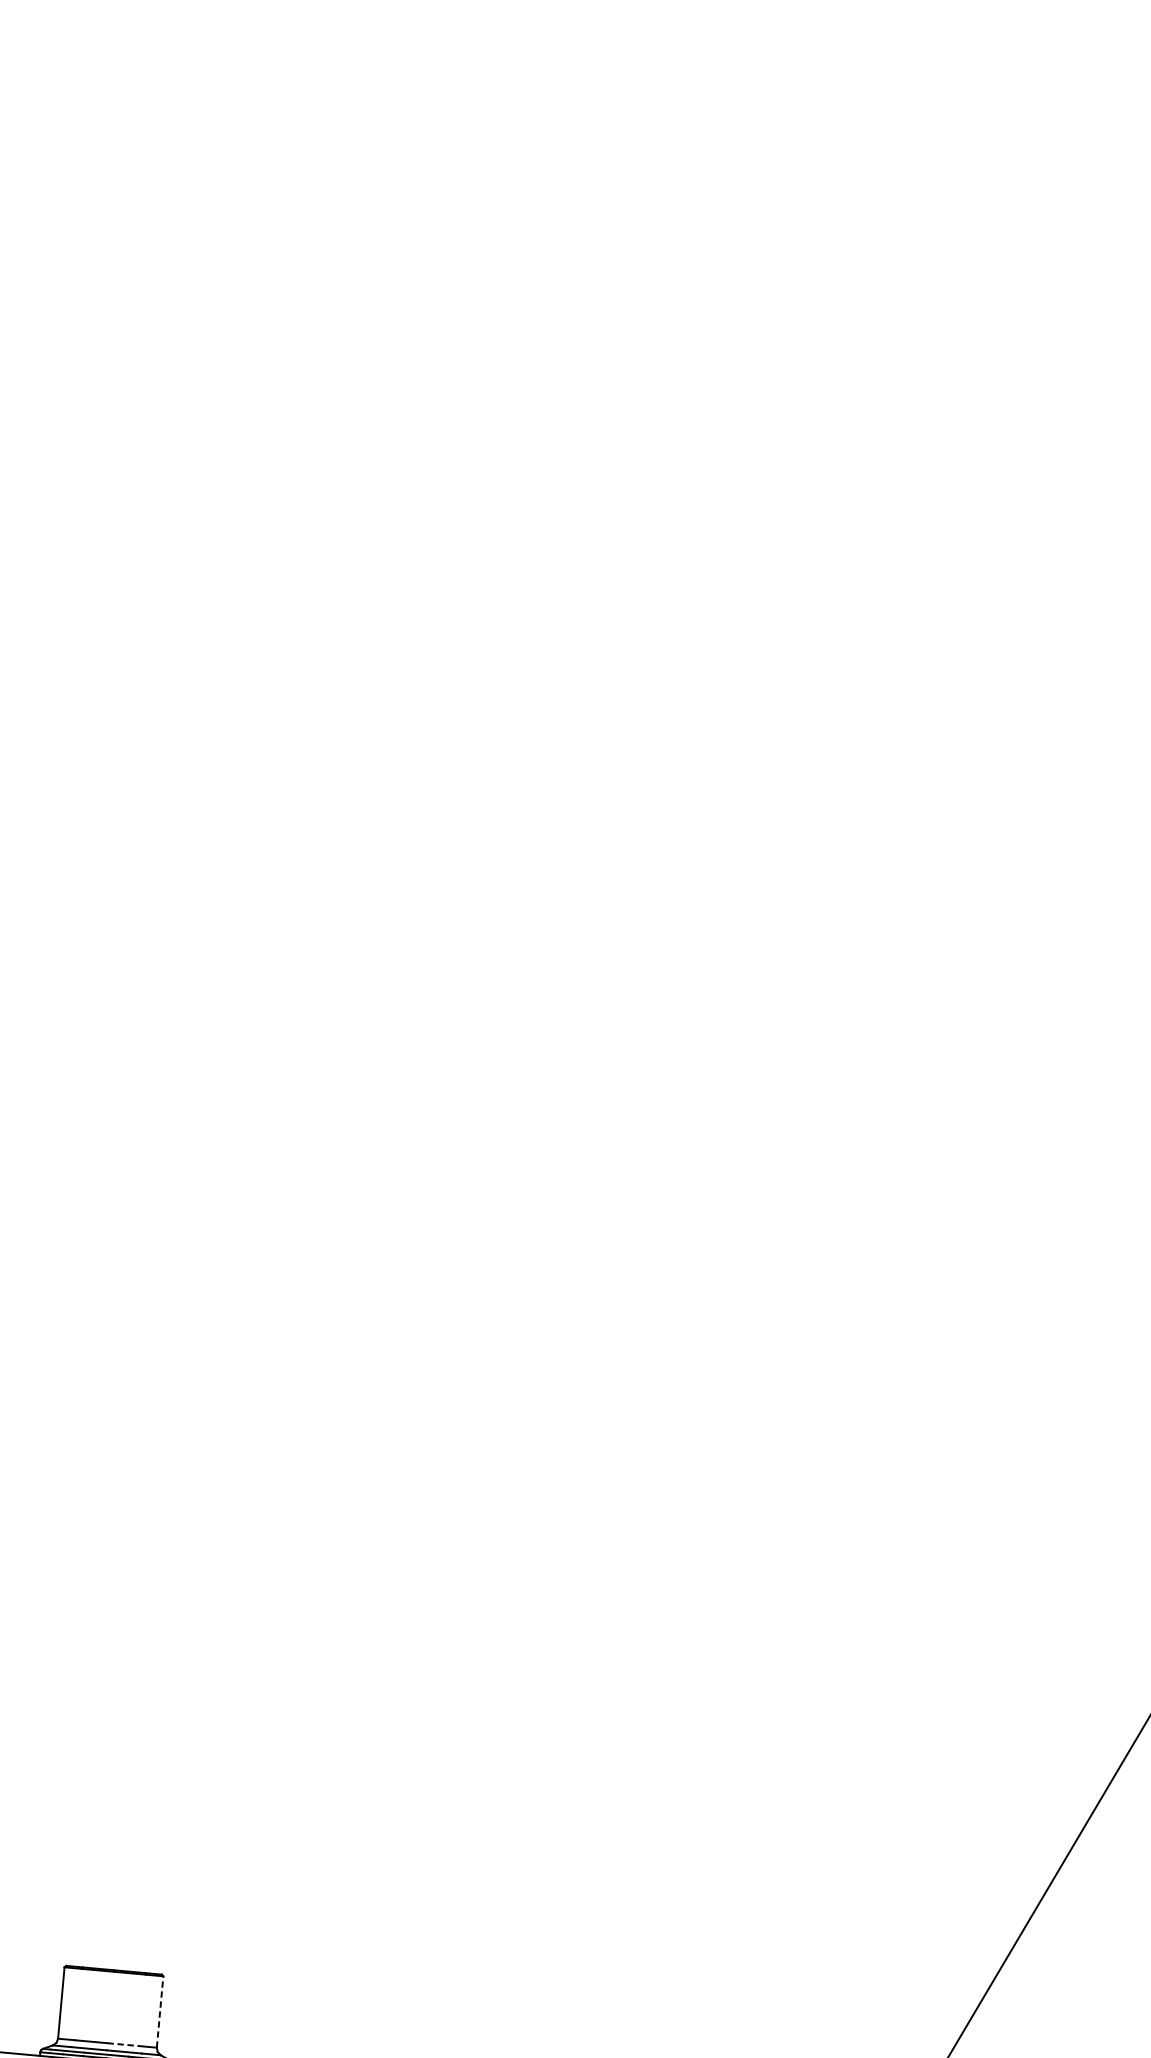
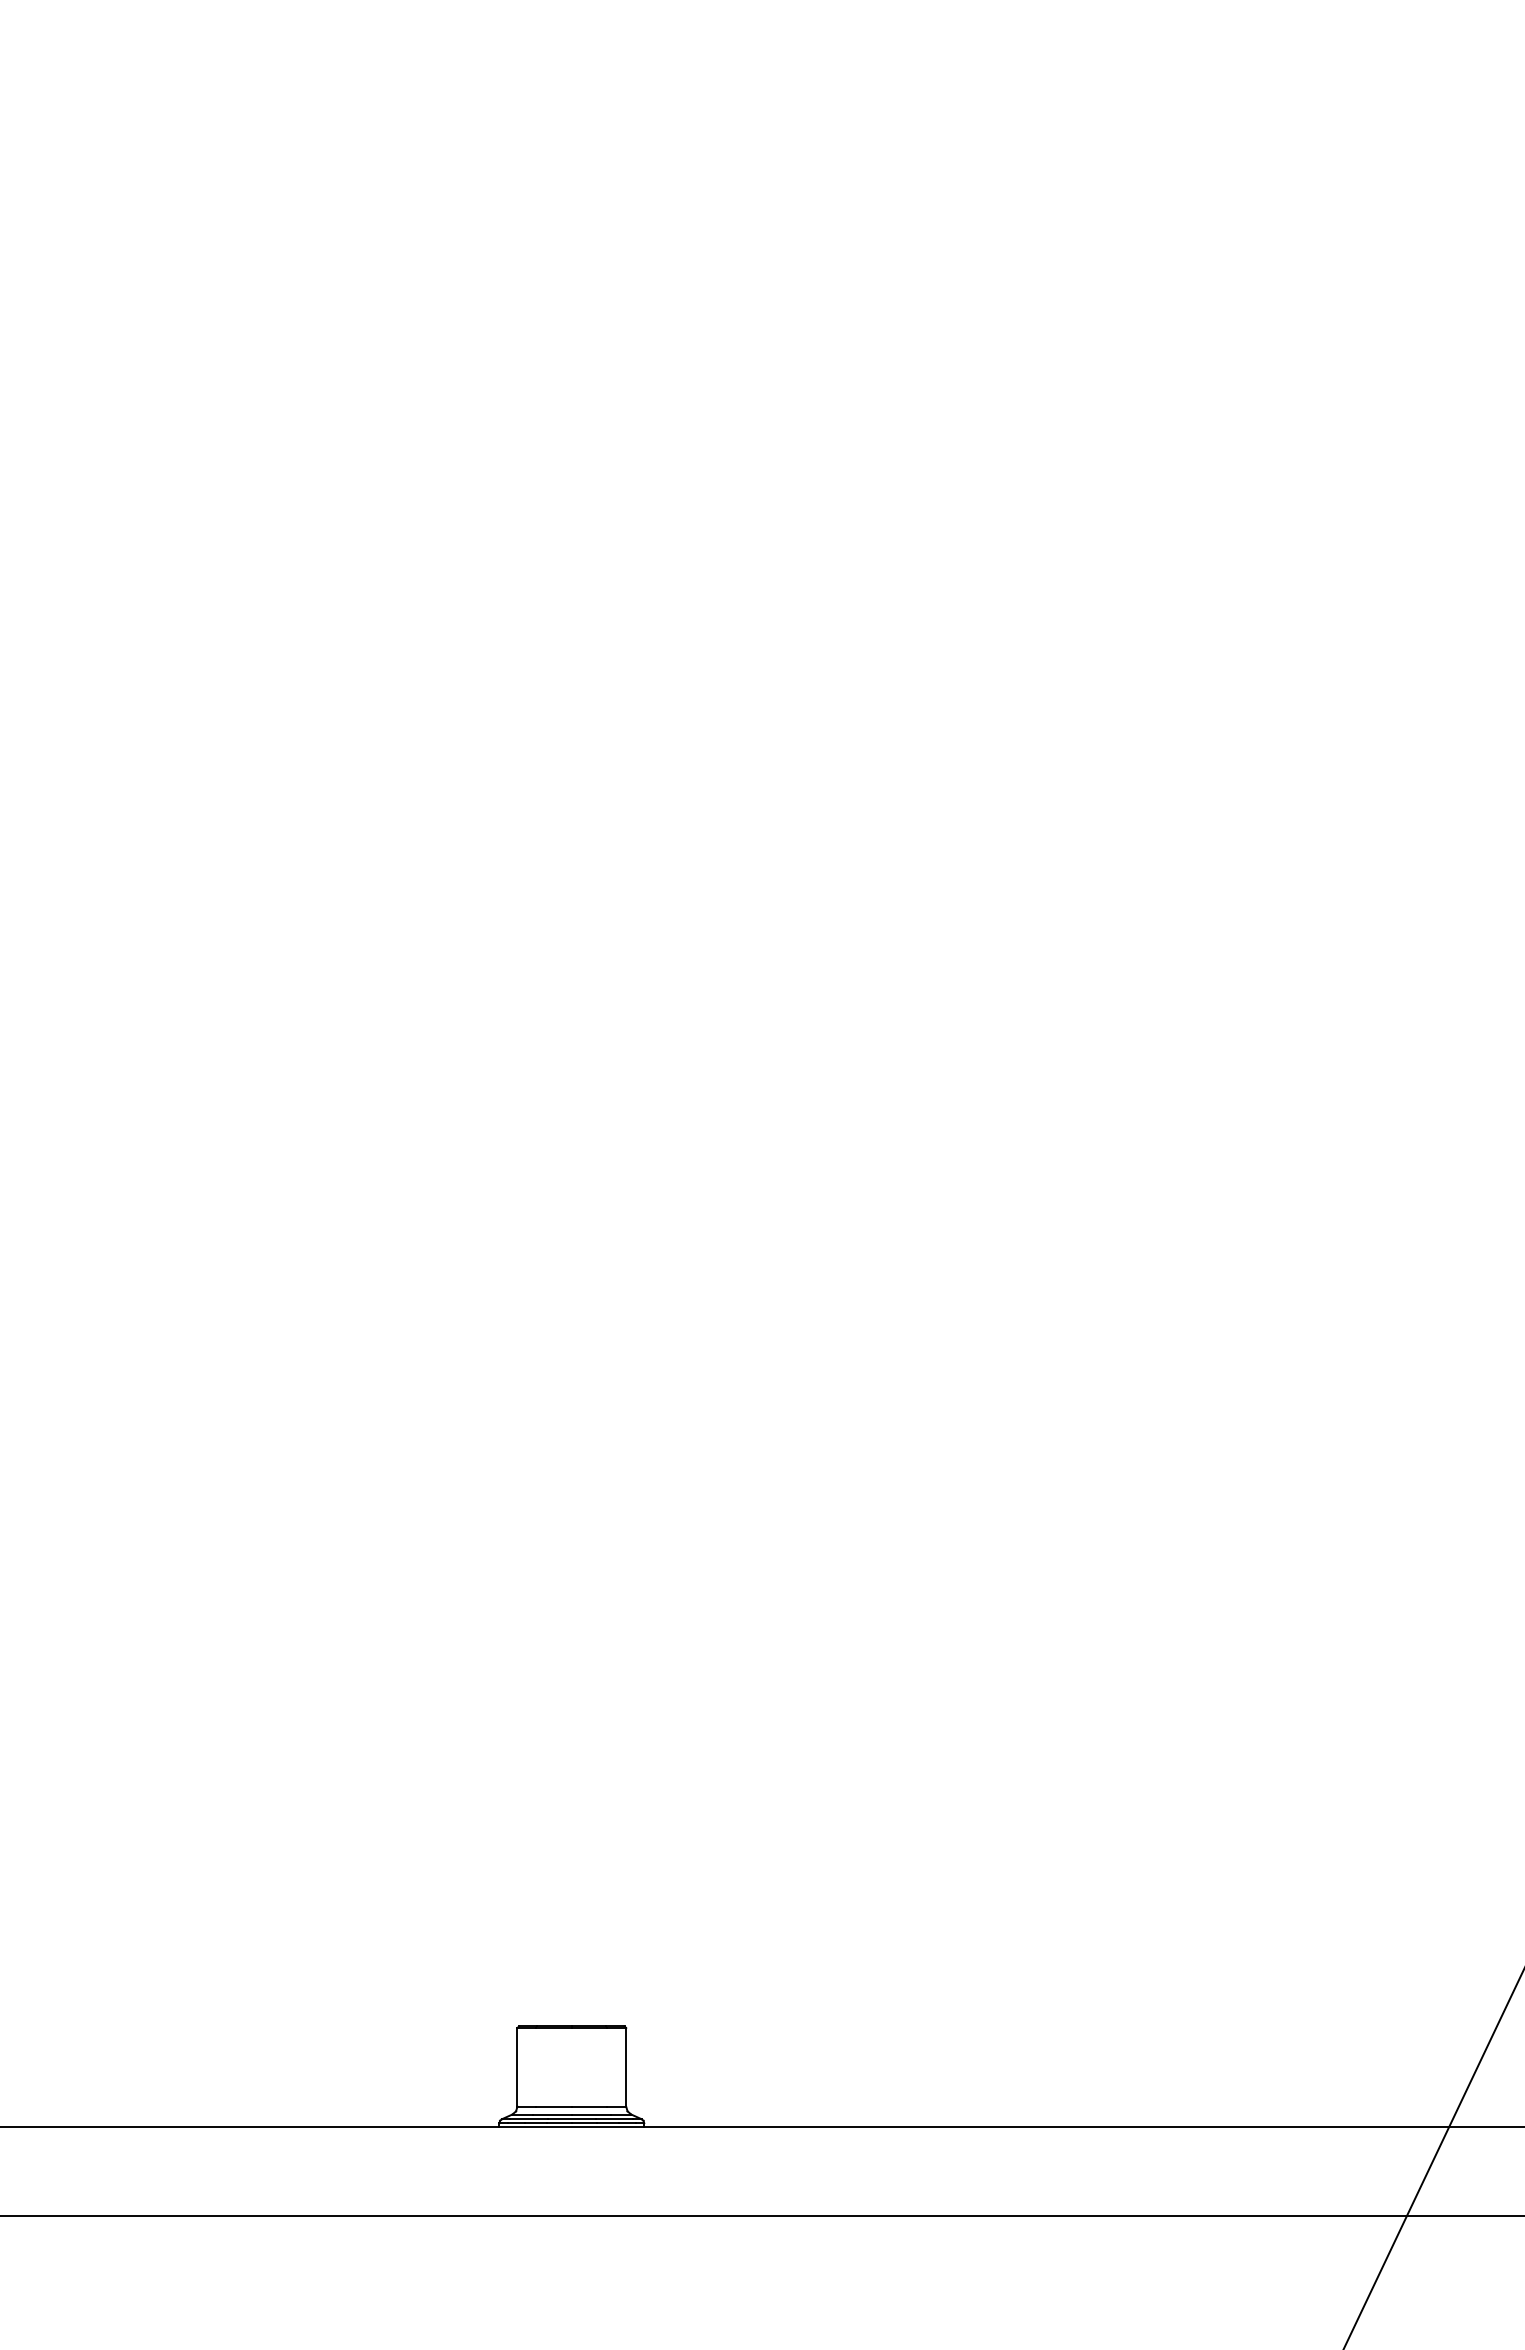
line: (160, 2011) -> (626, 2066), dashed -> solid
line: (123, 2044) -> (589, 2106), dashed -> solid

